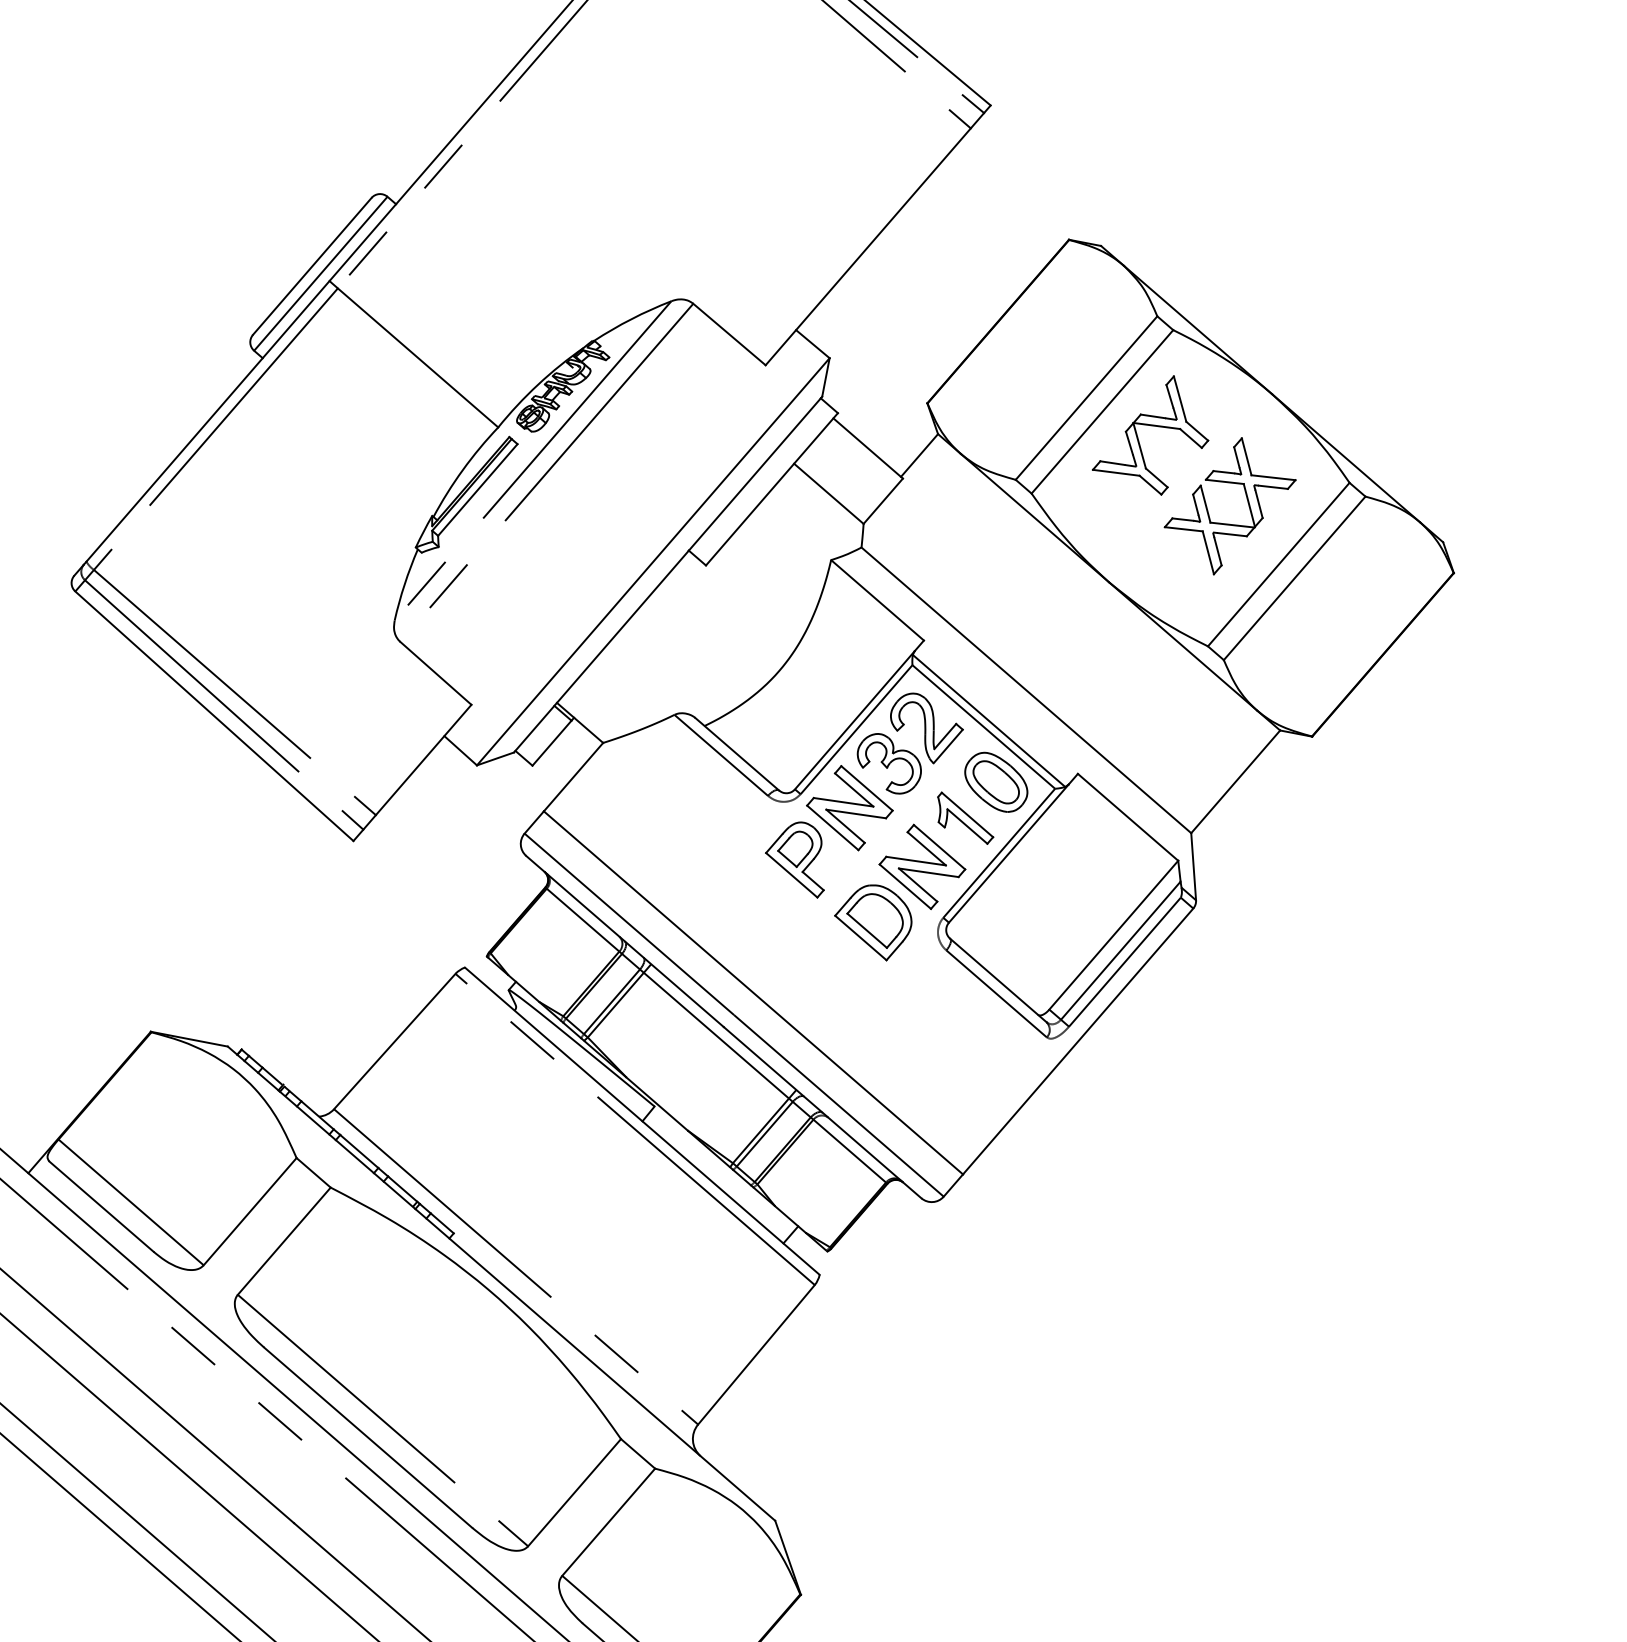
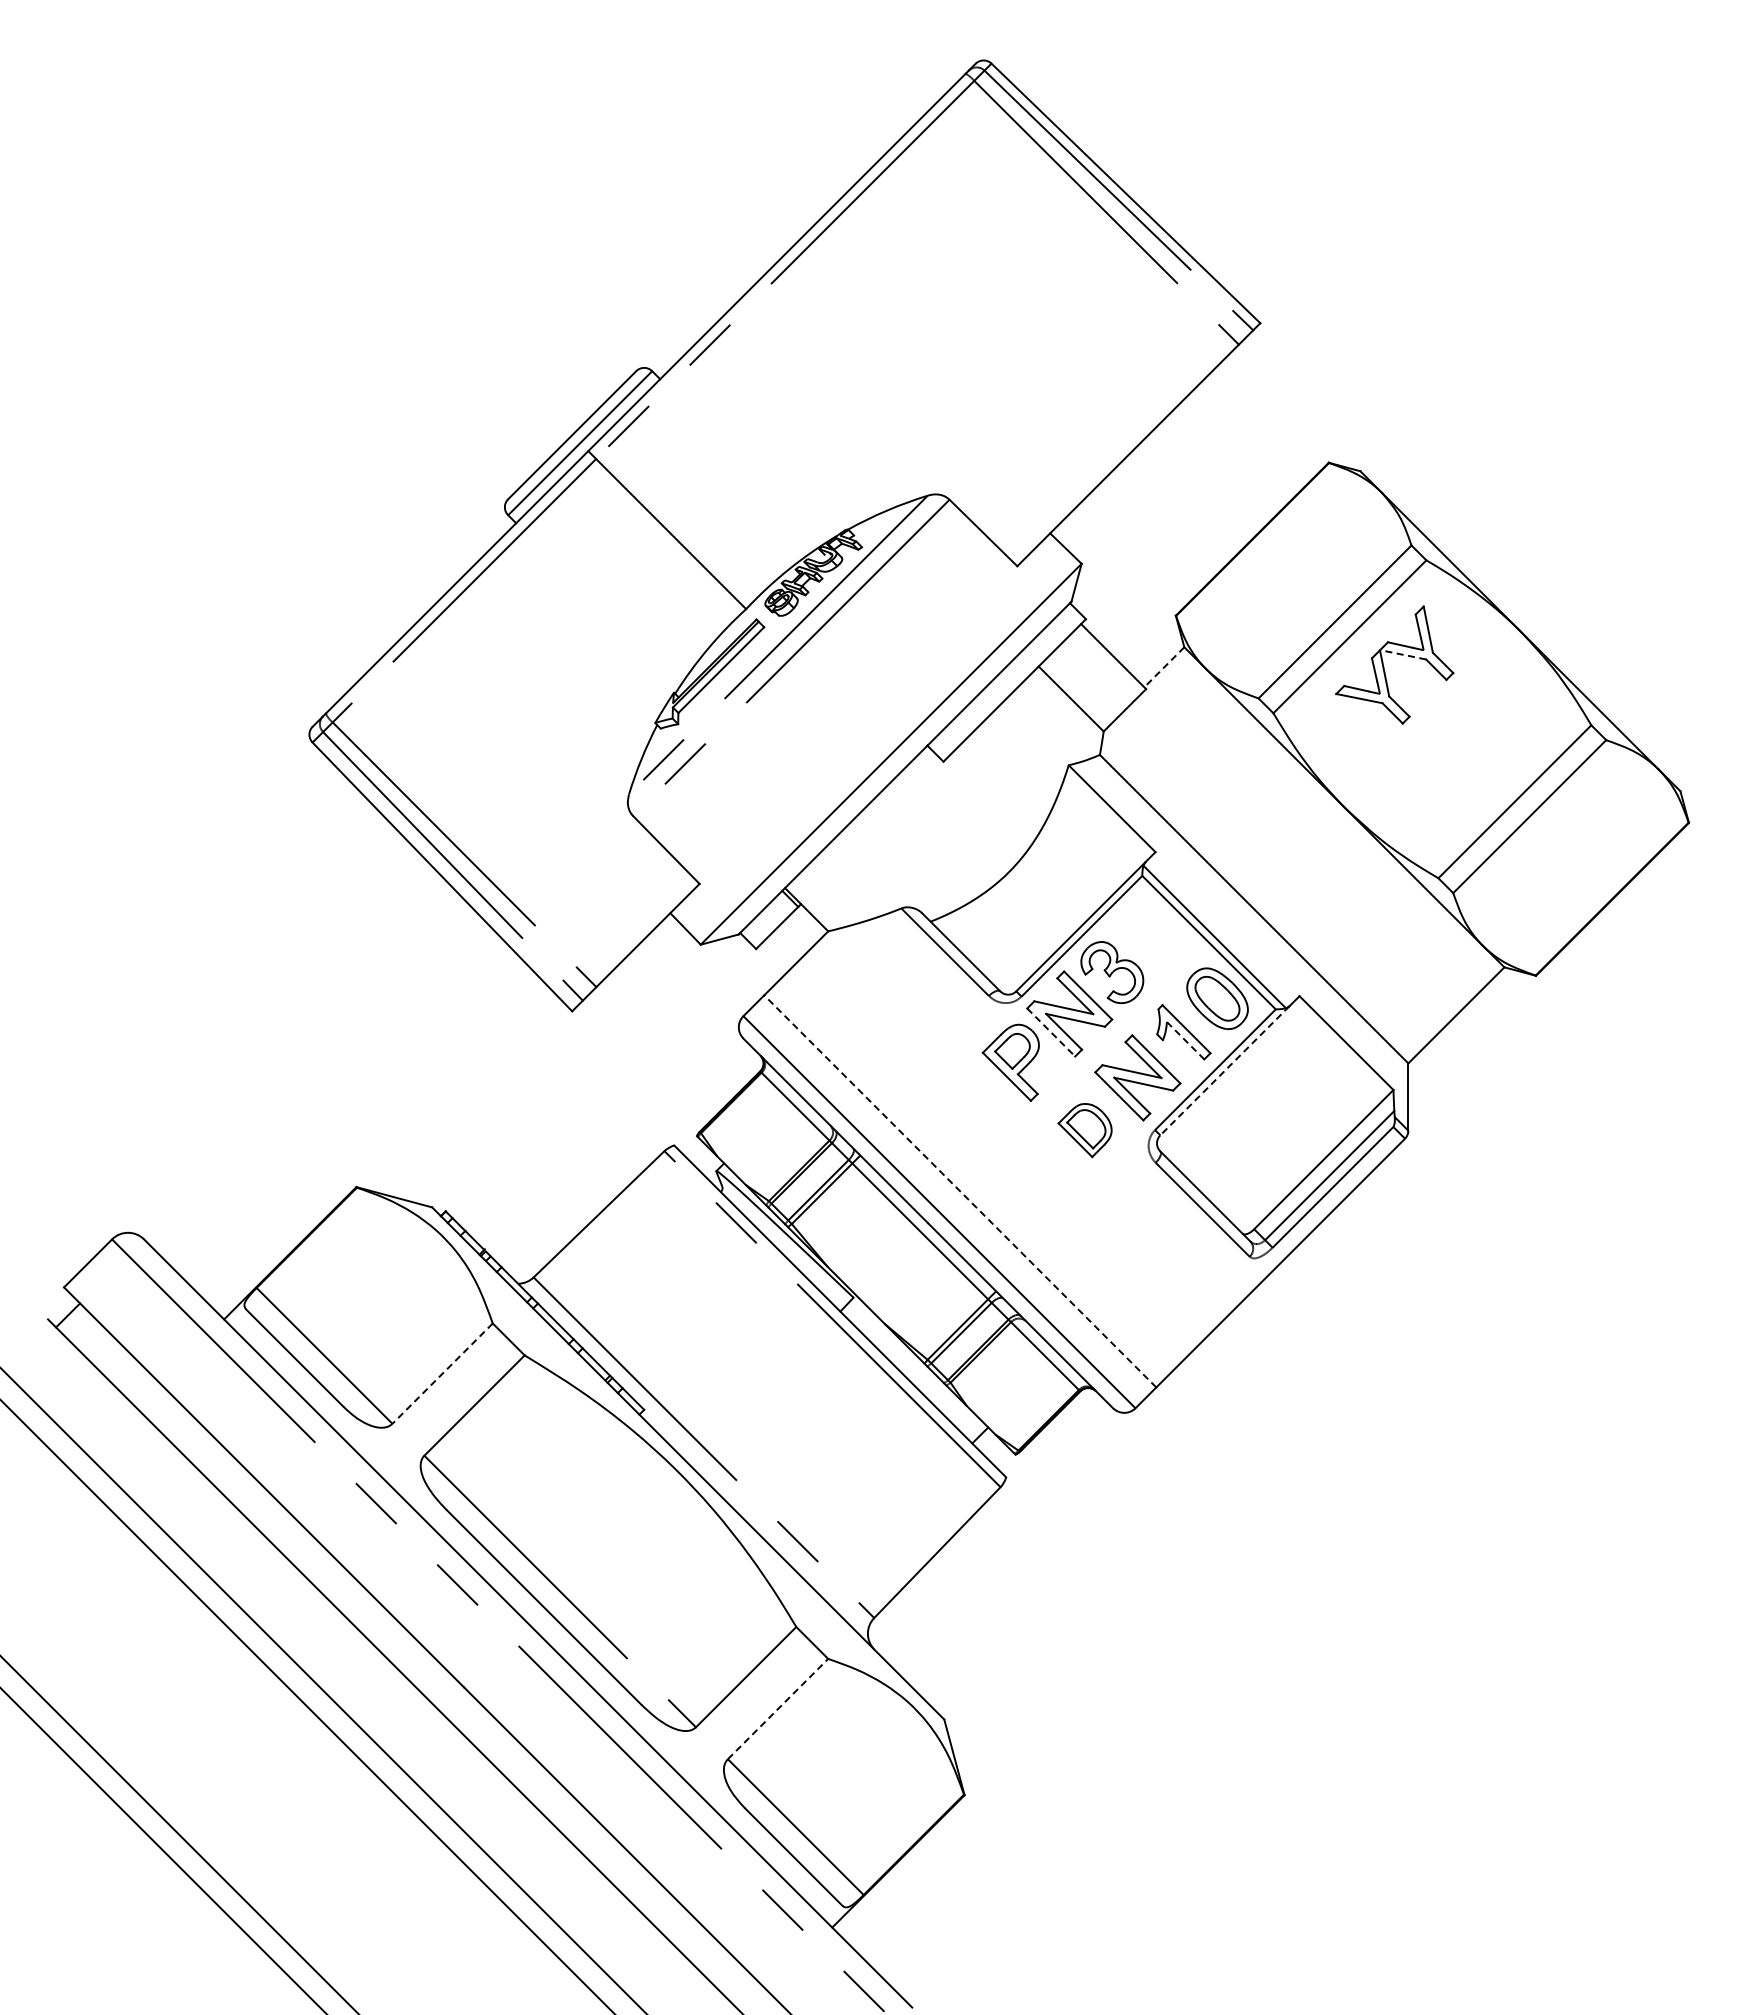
line: (1156, 425) -> (1402, 654), solid -> dashed
line: (918, 455) -> (1163, 667), solid -> dashed
part: (1246, 500) -> (1487, 735), removed
part: (927, 727) -> (1152, 939), removed
line: (833, 827) -> (1051, 1032), solid -> dashed
line: (967, 827) -> (1185, 1041), solid -> dashed
line: (1008, 854) -> (1224, 1071), solid -> dashed
part: (873, 923) -> (1084, 1130), size x0.7
line: (752, 993) -> (959, 1191), solid -> dashed
line: (250, 1211) -> (442, 1373), solid -> dashed
line: (609, 1522) -> (778, 1709), solid -> dashed

